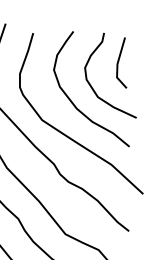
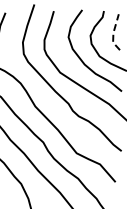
line: (117, 64) -> (113, 33), solid -> dashed

